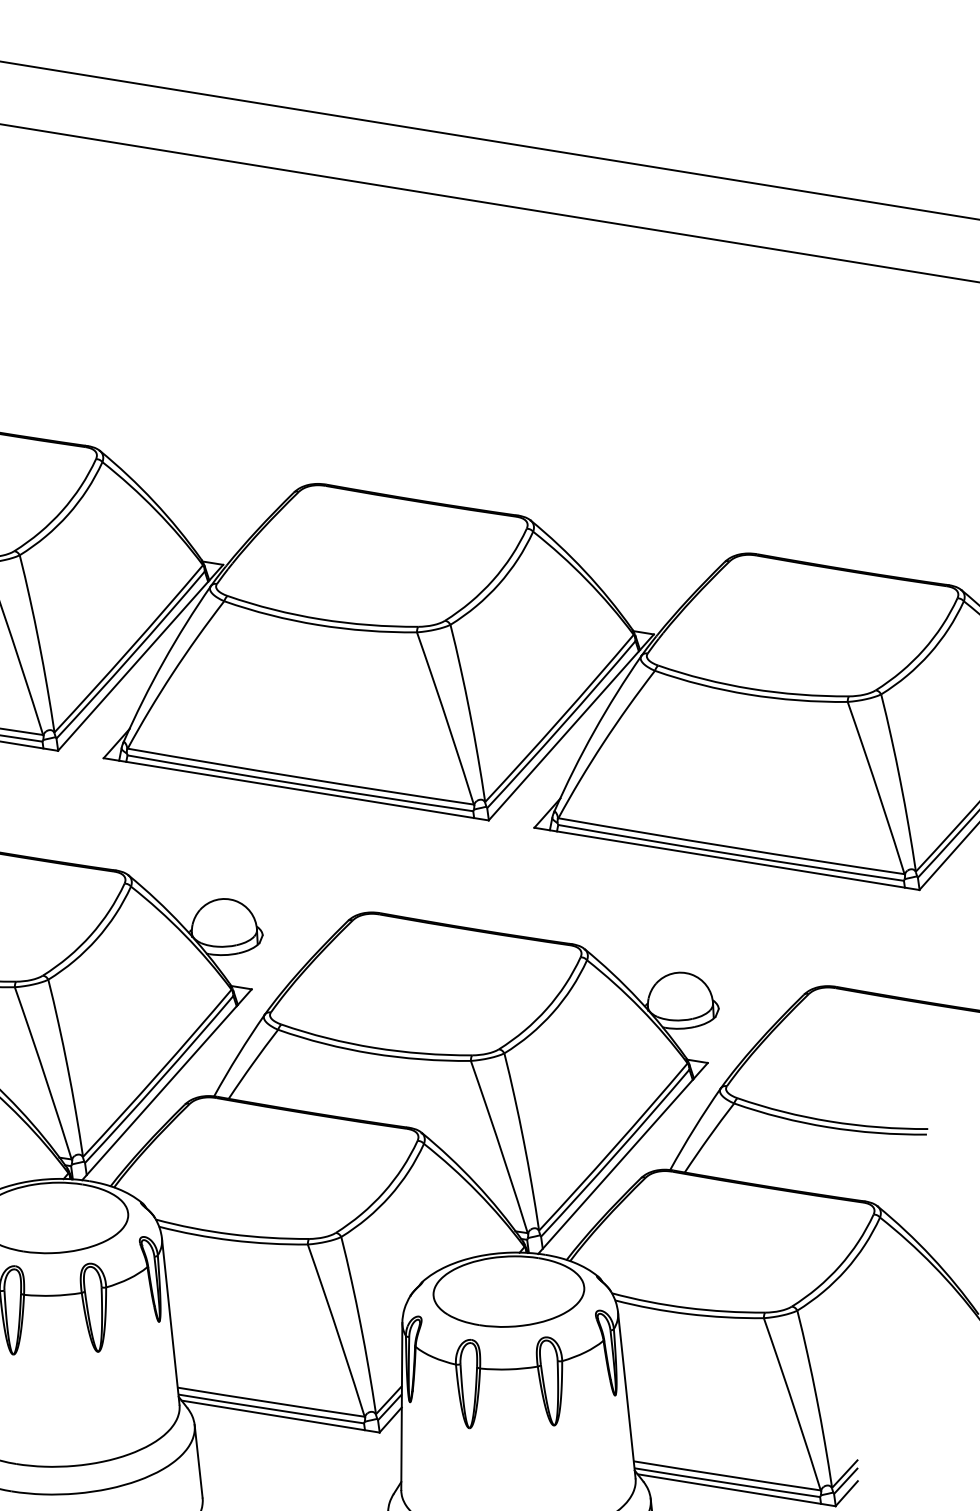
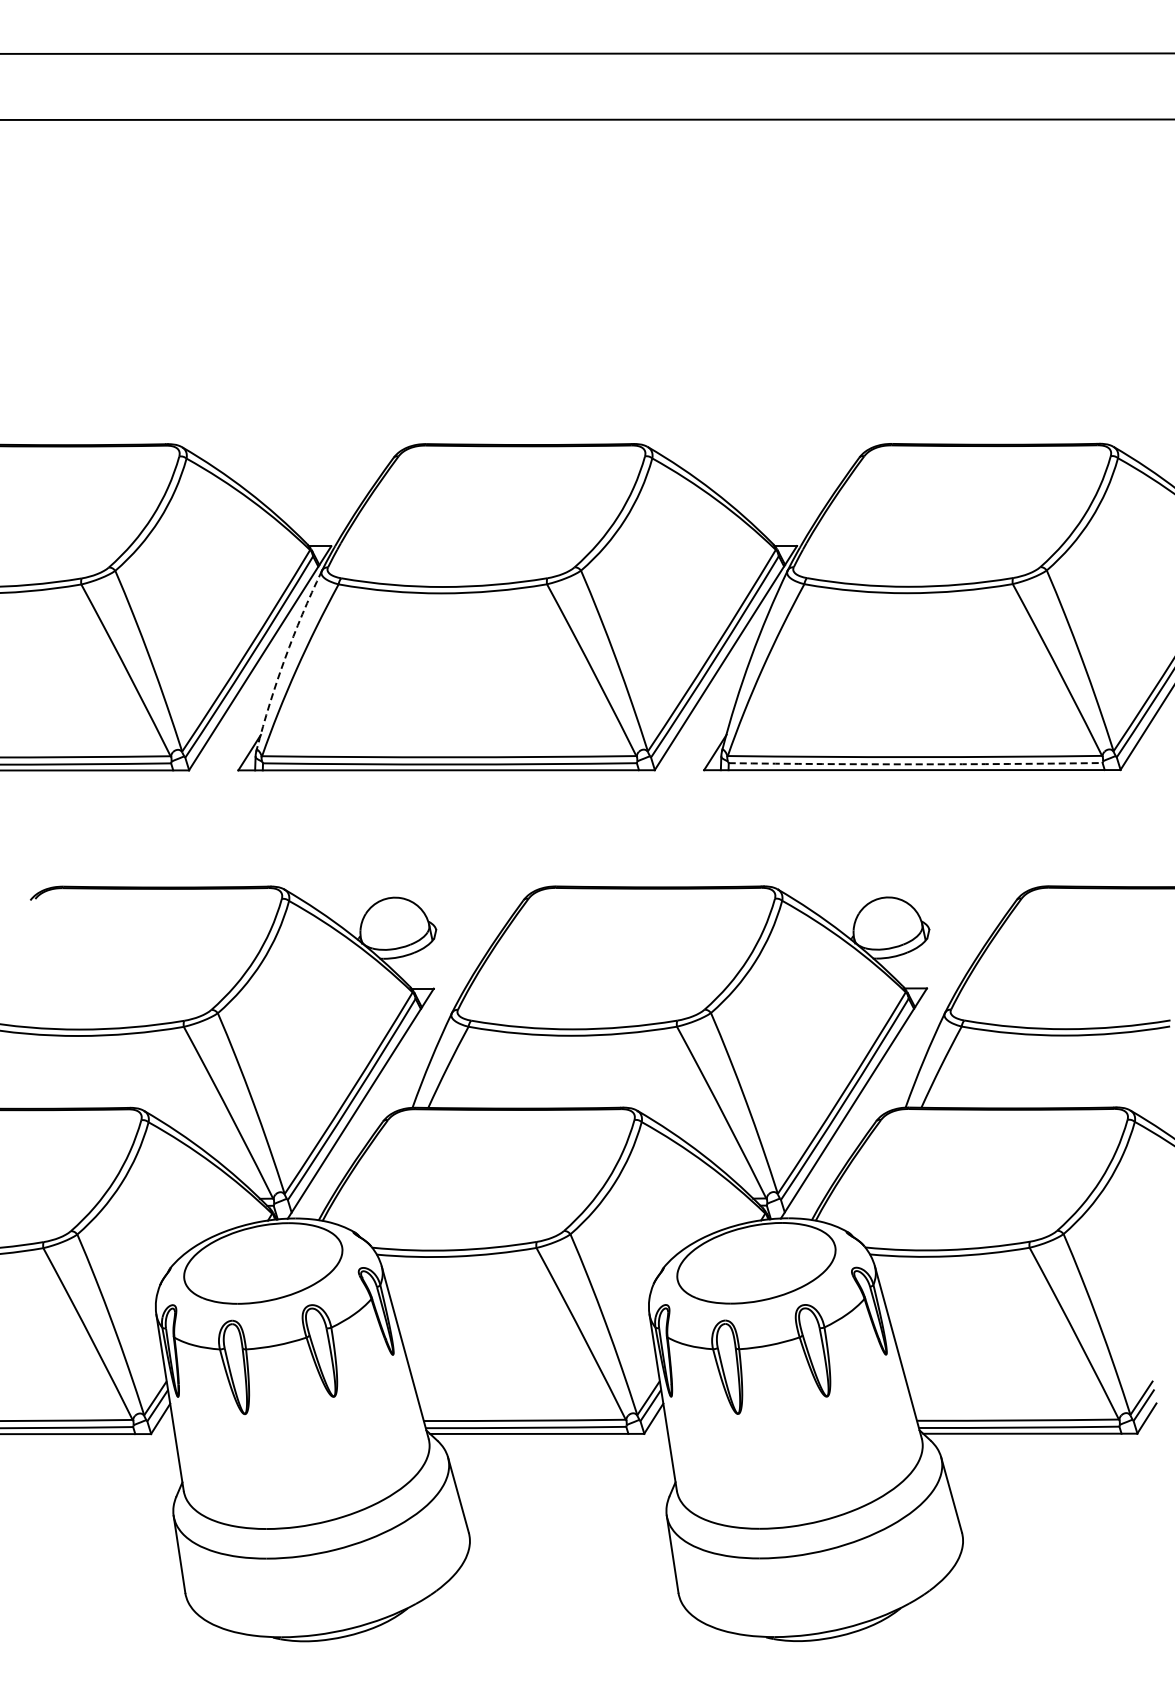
arc: (164, 661) -> (285, 658), solid -> dashed
arc: (730, 854) -> (915, 764), solid -> dashed

